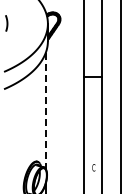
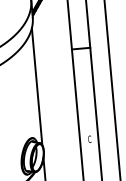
line: (46, 110) -> (37, 86), dashed -> solid

